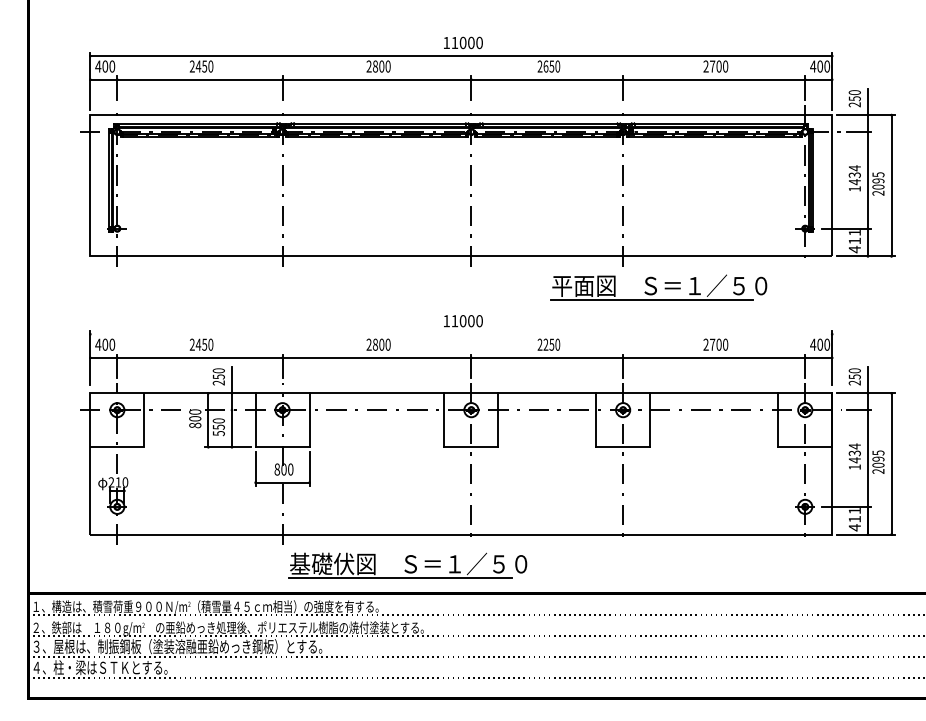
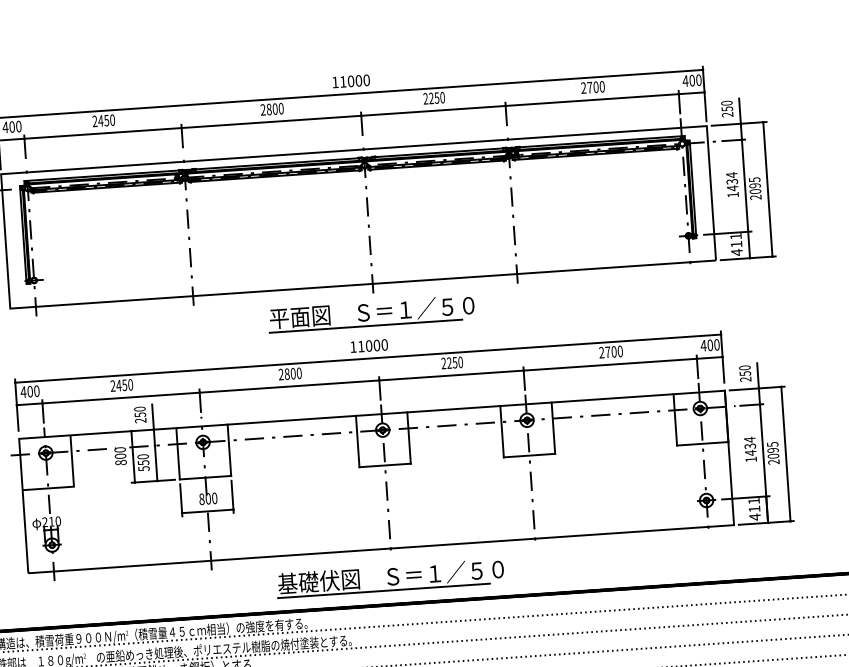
text: (545, 66) -> (430, 98), 2650 -> 2250
part: (658, 287) -> (371, 313), moved
line: (461, 334) -> (368, 358), added
part: (407, 565) -> (390, 578), moved

